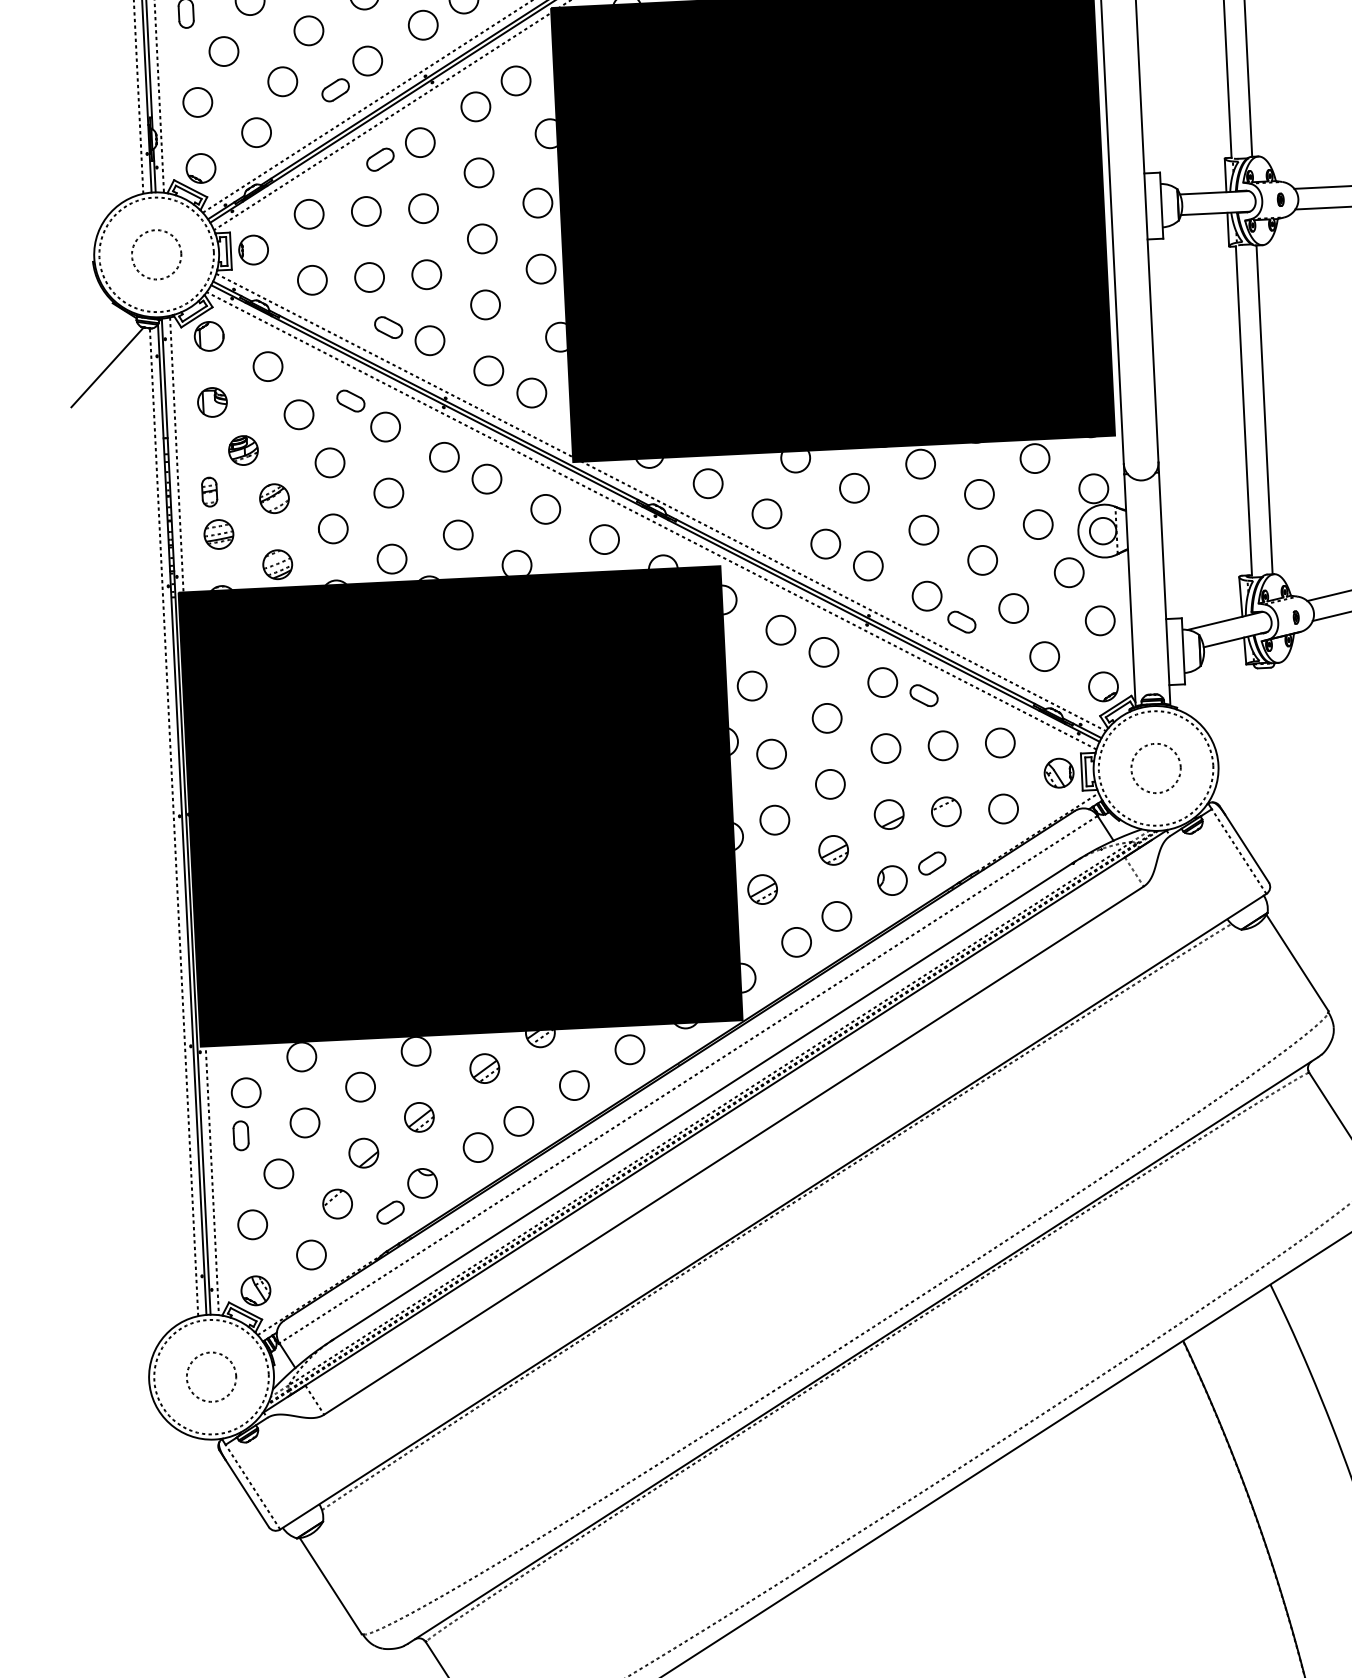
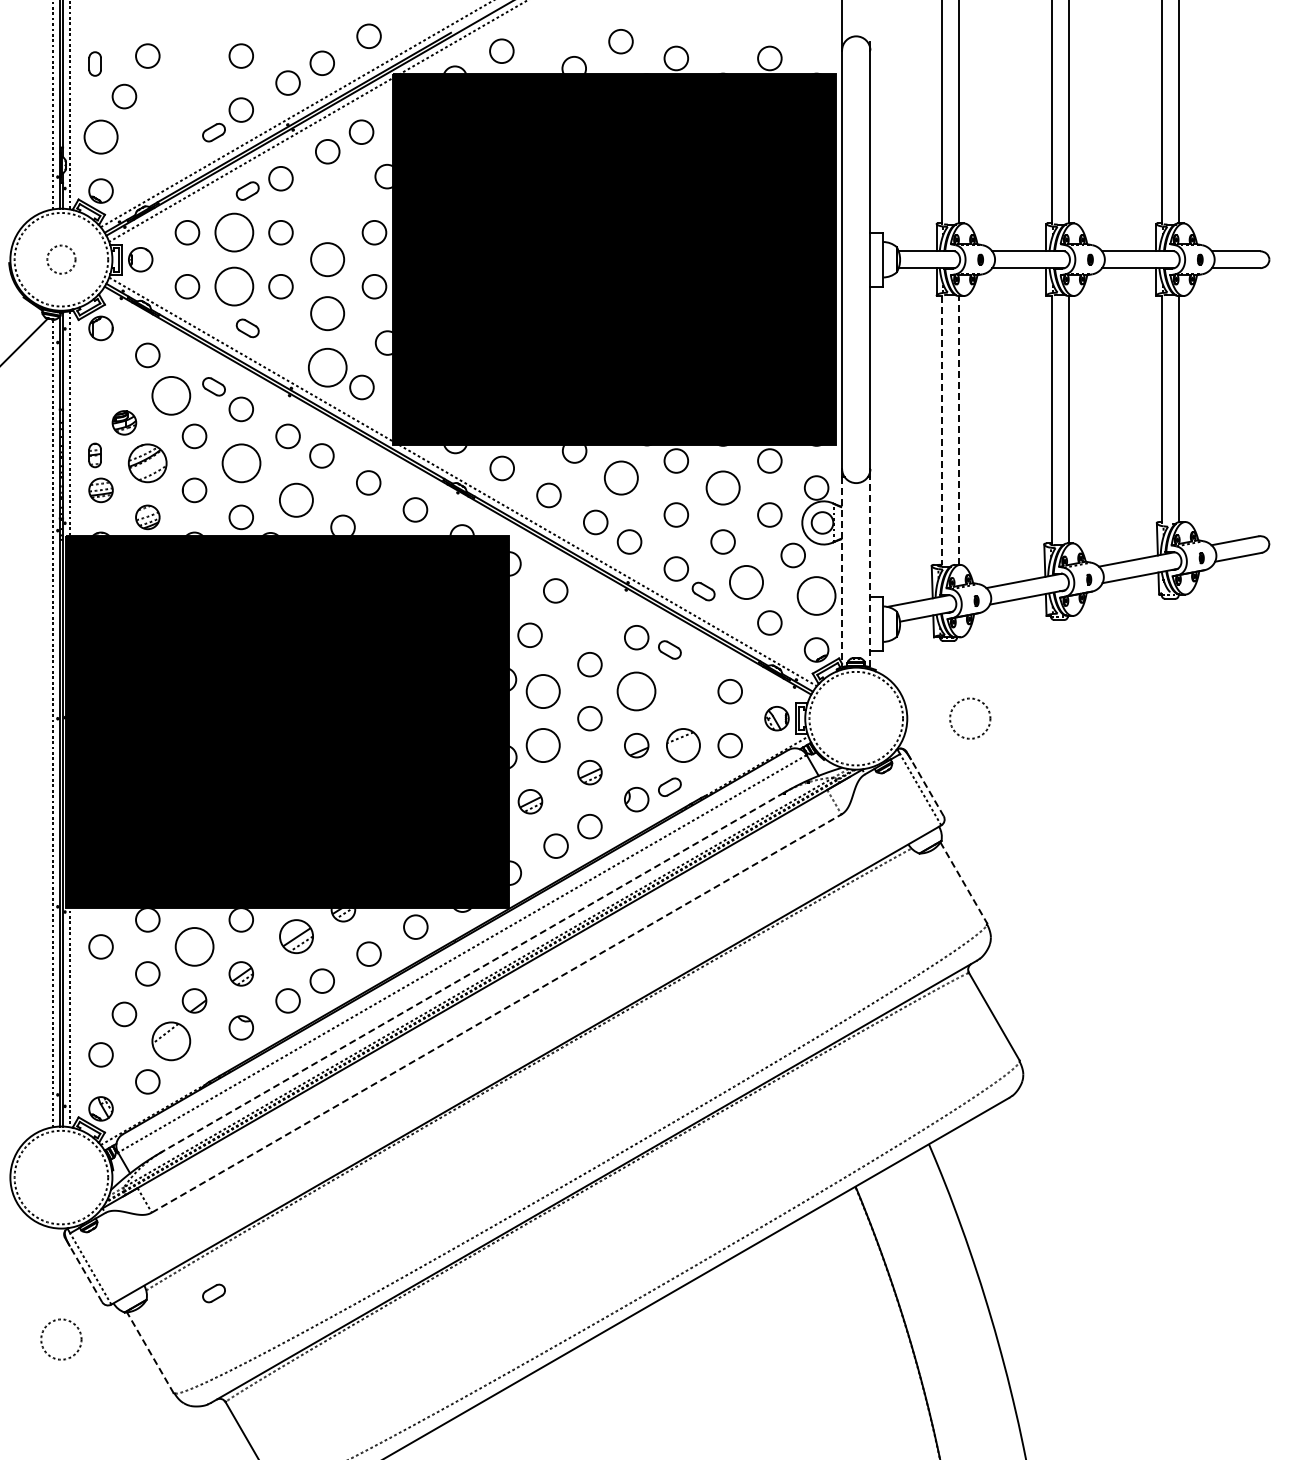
circle: (308, 30) -> (194, 82), removed
circle: (281, 81) -> (170, 123), removed
circle: (197, 101) -> (100, 136), size x1.4
circle: (256, 131) -> (147, 163), removed
circle: (478, 172) -> (327, 205), removed
circle: (365, 211) -> (233, 232), size x1.6
circle: (482, 238) -> (327, 259), size x1.4
circle: (156, 254) -> (61, 259), size x0.7
circle: (368, 277) -> (233, 286), size x1.6
circle: (485, 304) -> (327, 313), size x1.4
circle: (429, 340) -> (280, 340), removed
circle: (488, 370) -> (327, 367), size x1.6
part: (211, 402) -> (100, 382), removed
line: (1265, 408) -> (959, 429), solid -> dashed
line: (1244, 410) -> (942, 430), solid -> dashed
circle: (298, 414) -> (170, 395), size x1.6
circle: (854, 487) -> (621, 477), size x1.4
circle: (387, 493) -> (240, 463), size x1.6
circle: (978, 493) -> (722, 487), size x1.4
part: (274, 498) -> (147, 463), size x1.6
line: (651, 520) -> (454, 496), removed
circle: (457, 535) -> (295, 500), size x1.4
line: (1164, 588) -> (870, 572), solid -> dashed
line: (1130, 590) -> (842, 572), solid -> dashed
circle: (1013, 608) -> (746, 582), size x1.4
circle: (1100, 620) -> (816, 595), size x1.6
circle: (823, 652) -> (589, 610), removed
circle: (943, 745) -> (683, 691), removed
circle: (885, 748) -> (636, 691), size x1.6
circle: (770, 754) -> (542, 691), size x1.4
circle: (1156, 768) -> (970, 718), moved
part: (946, 811) -> (683, 745), size x1.4
circle: (774, 820) -> (542, 745), size x1.4
line: (1247, 848) -> (927, 787), solid -> dashed
line: (1297, 962) -> (963, 882), solid -> dashed
part: (484, 1068) -> (296, 936), size x1.4
circle: (360, 1086) -> (194, 946), size x1.6
line: (701, 1101) -> (472, 972), solid -> dashed
part: (240, 1135) -> (94, 981), removed
line: (735, 1150) -> (497, 1013), solid -> dashed
part: (336, 1204) -> (170, 1041), size x1.6
part: (389, 1212) -> (213, 1293), moved
circle: (211, 1377) -> (61, 1339), moved
line: (246, 1493) -> (85, 1273), solid -> dashed
line: (330, 1585) -> (150, 1352), solid -> dashed

